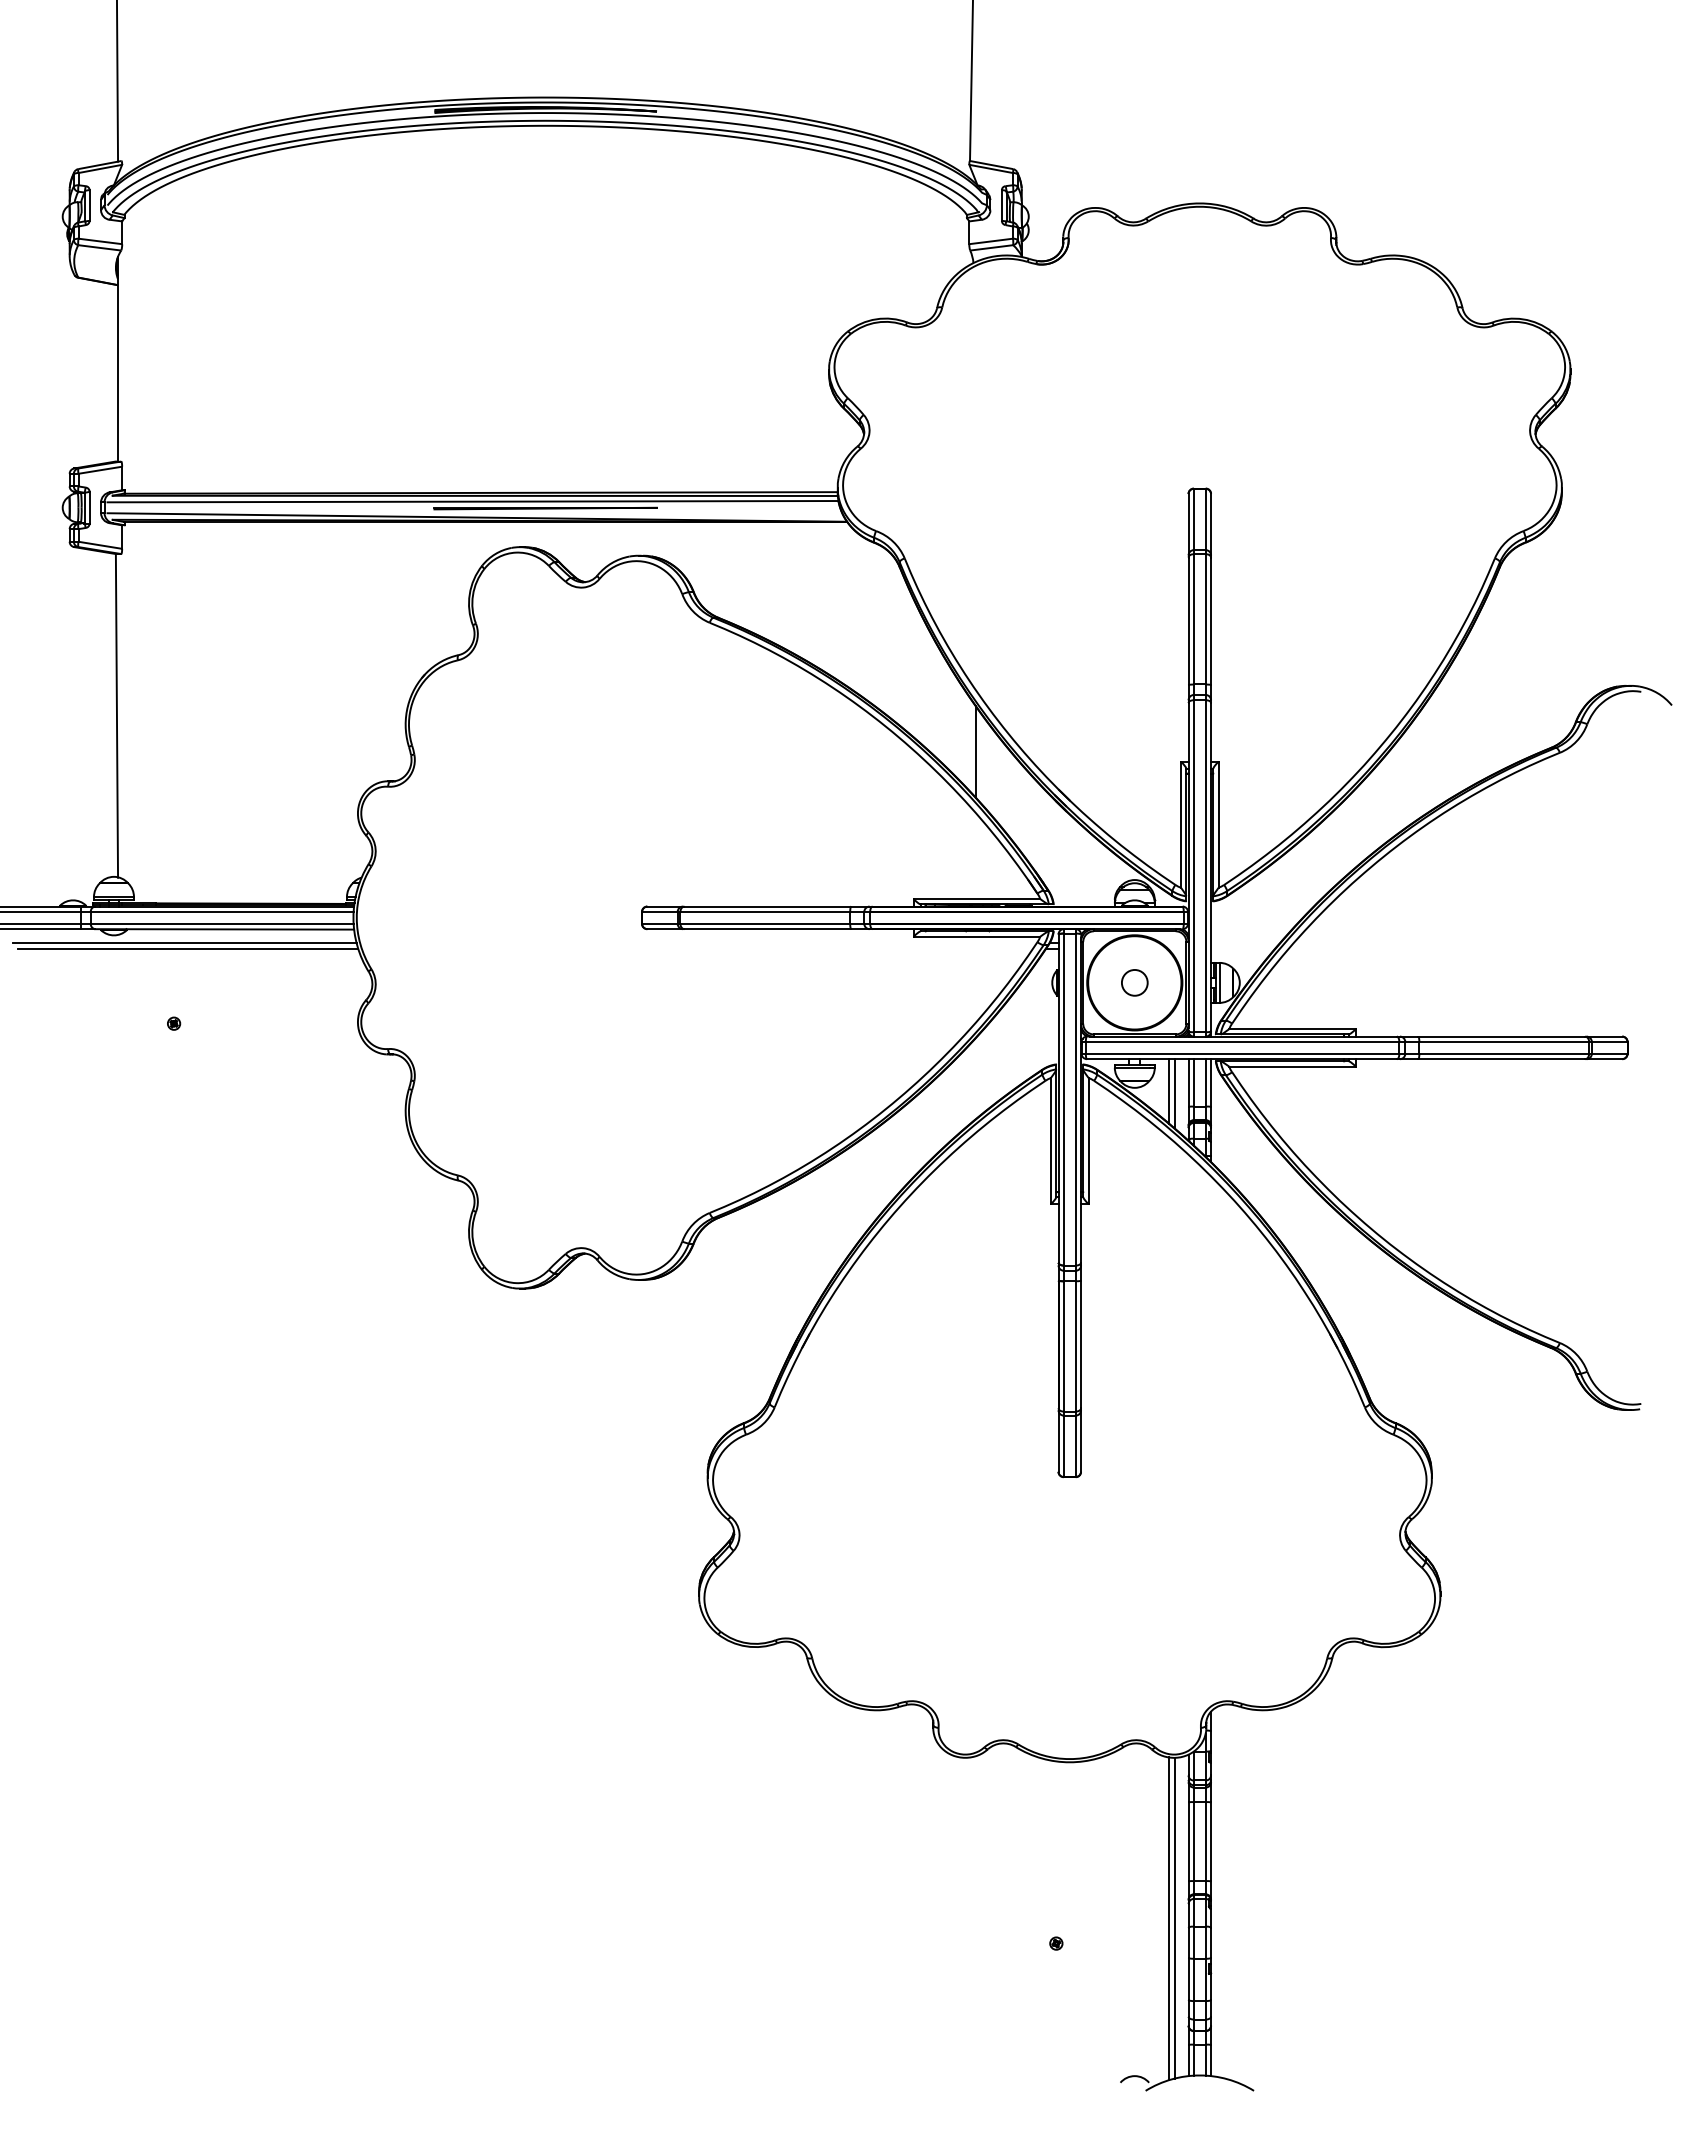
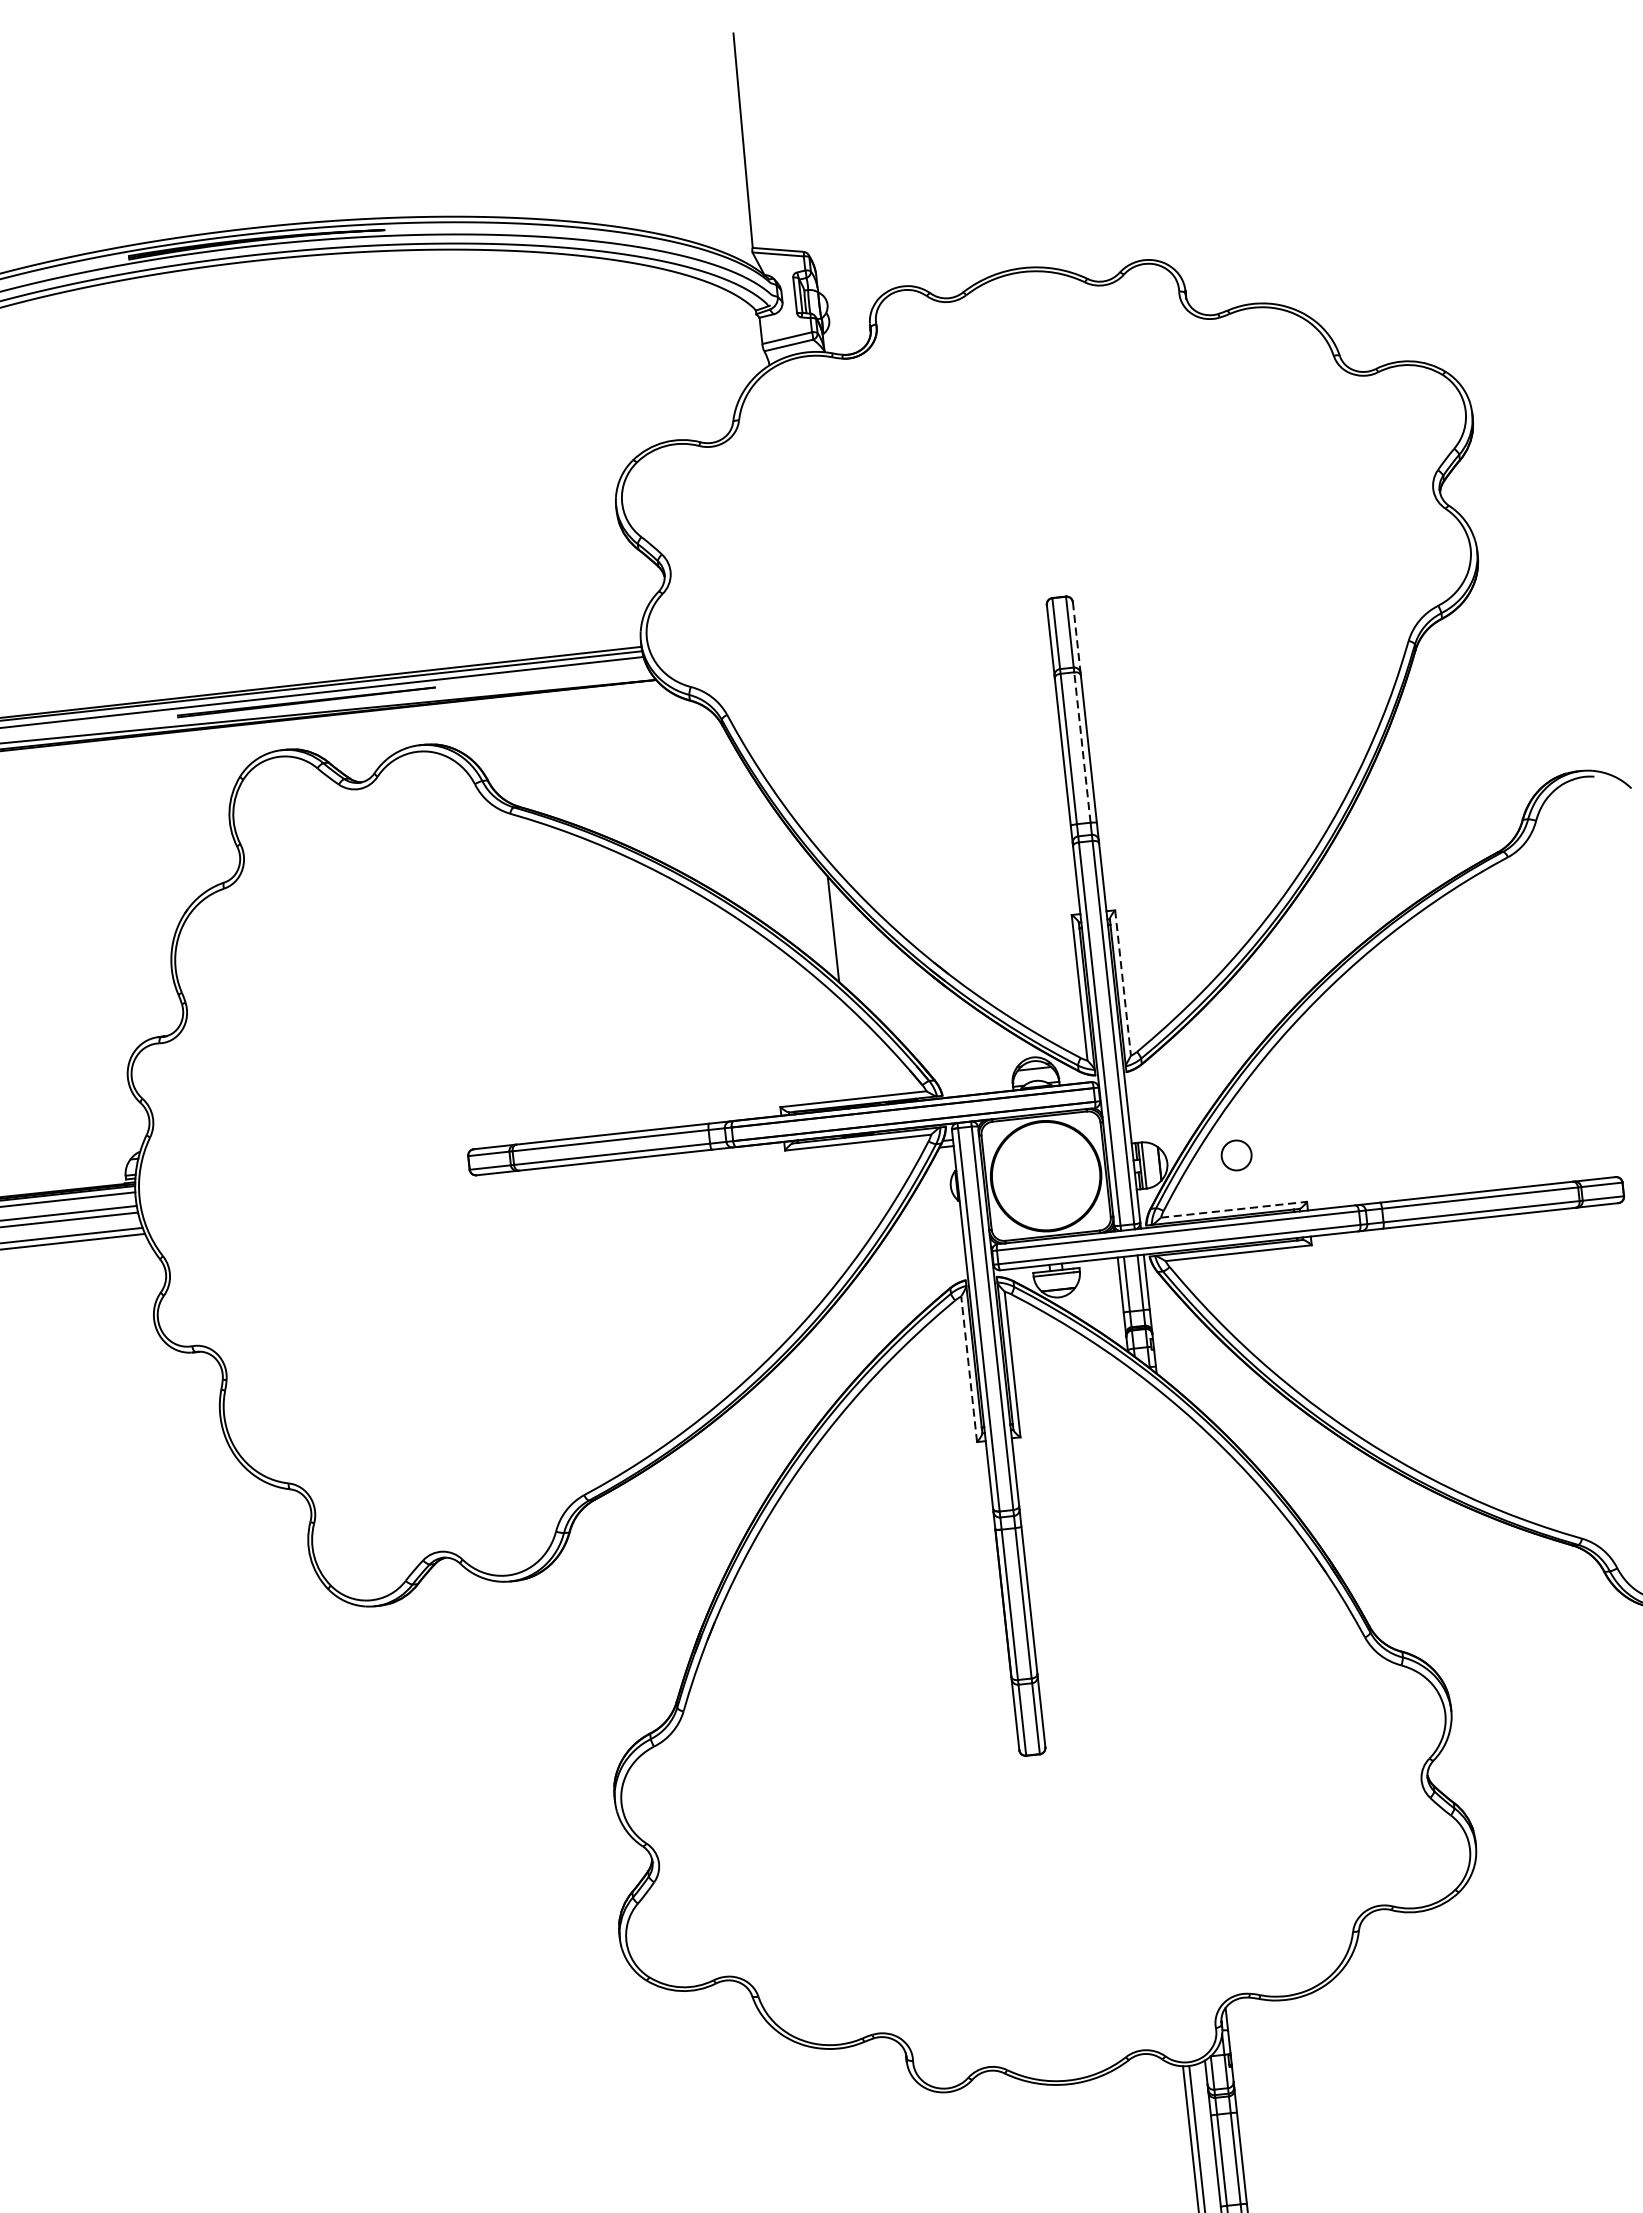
line: (1211, 524) -> (1077, 637), solid -> dashed
line: (1205, 618) -> (1082, 746), solid -> dashed
line: (1218, 825) -> (1123, 983), solid -> dashed
circle: (1134, 982) -> (1236, 1155), moved
line: (1293, 1029) -> (1235, 1210), solid -> dashed
line: (1169, 1091) -> (1099, 1297), removed
line: (1174, 1093) -> (1105, 1298), removed
line: (1050, 1140) -> (968, 1368), solid -> dashed

